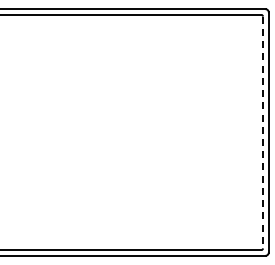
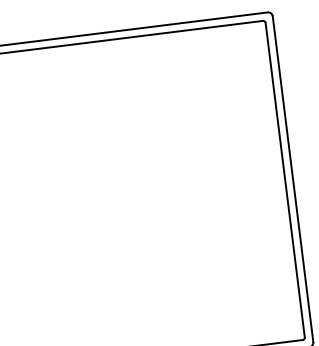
line: (263, 132) -> (285, 180), dashed -> solid

